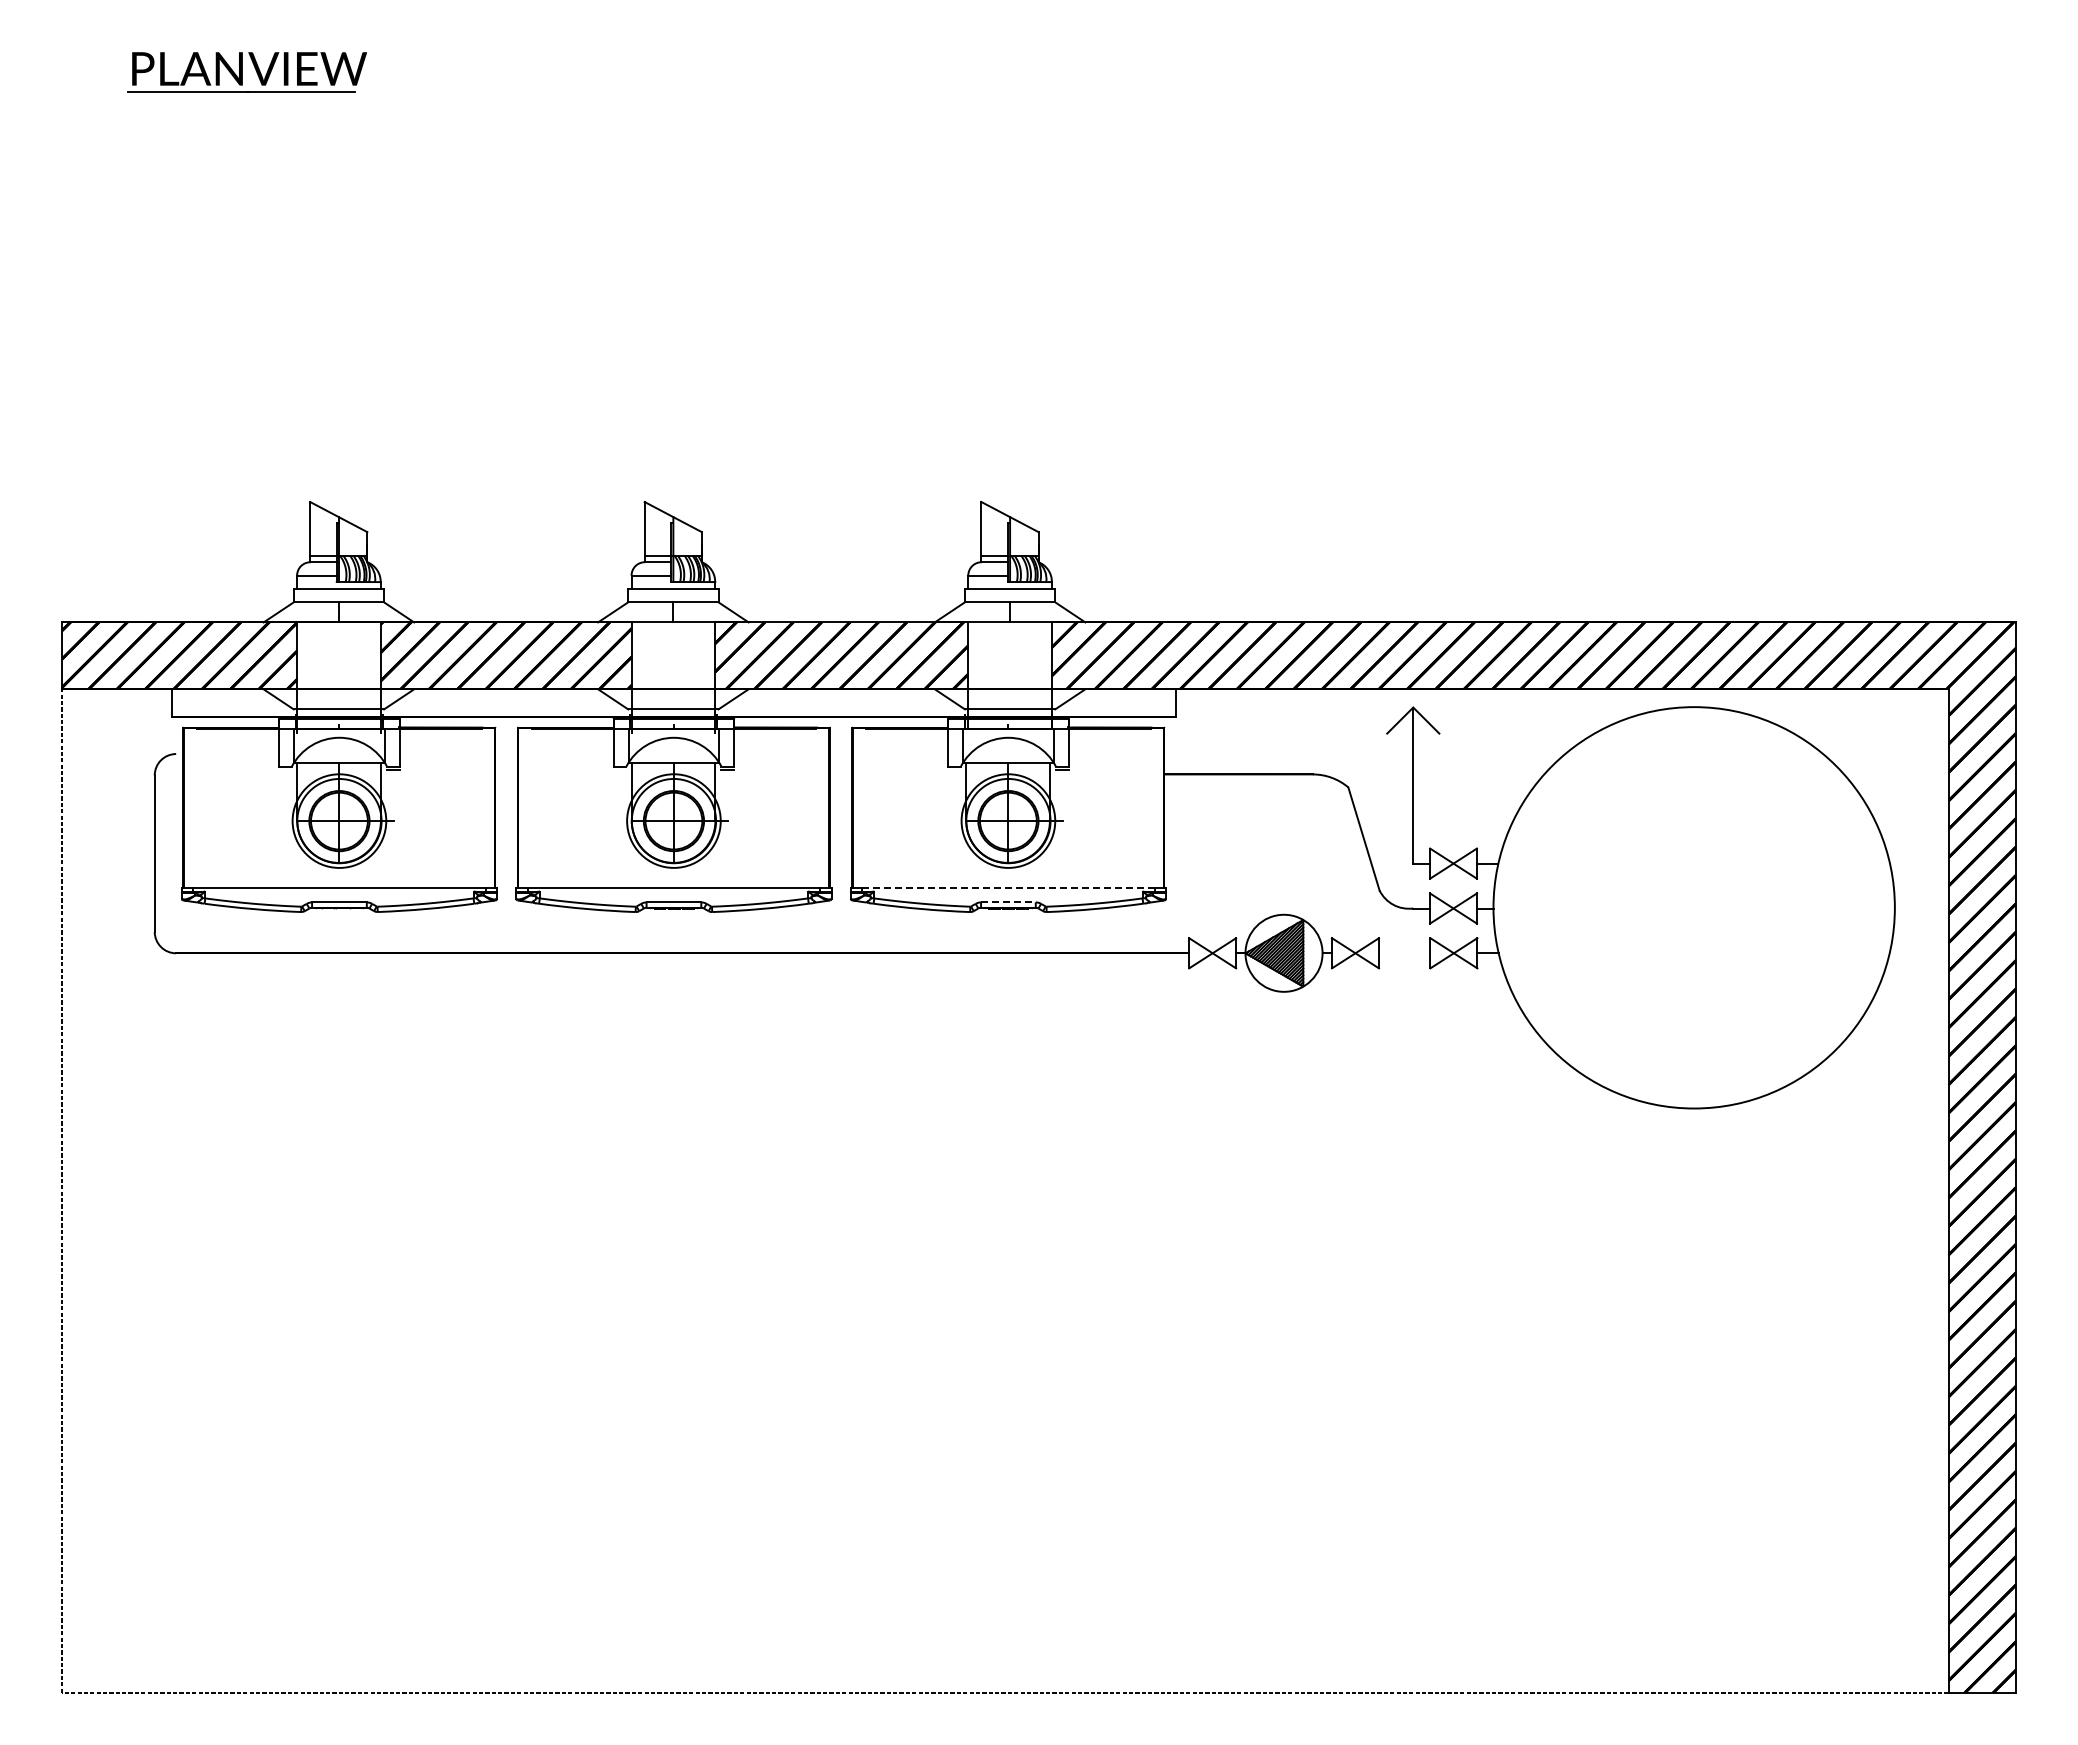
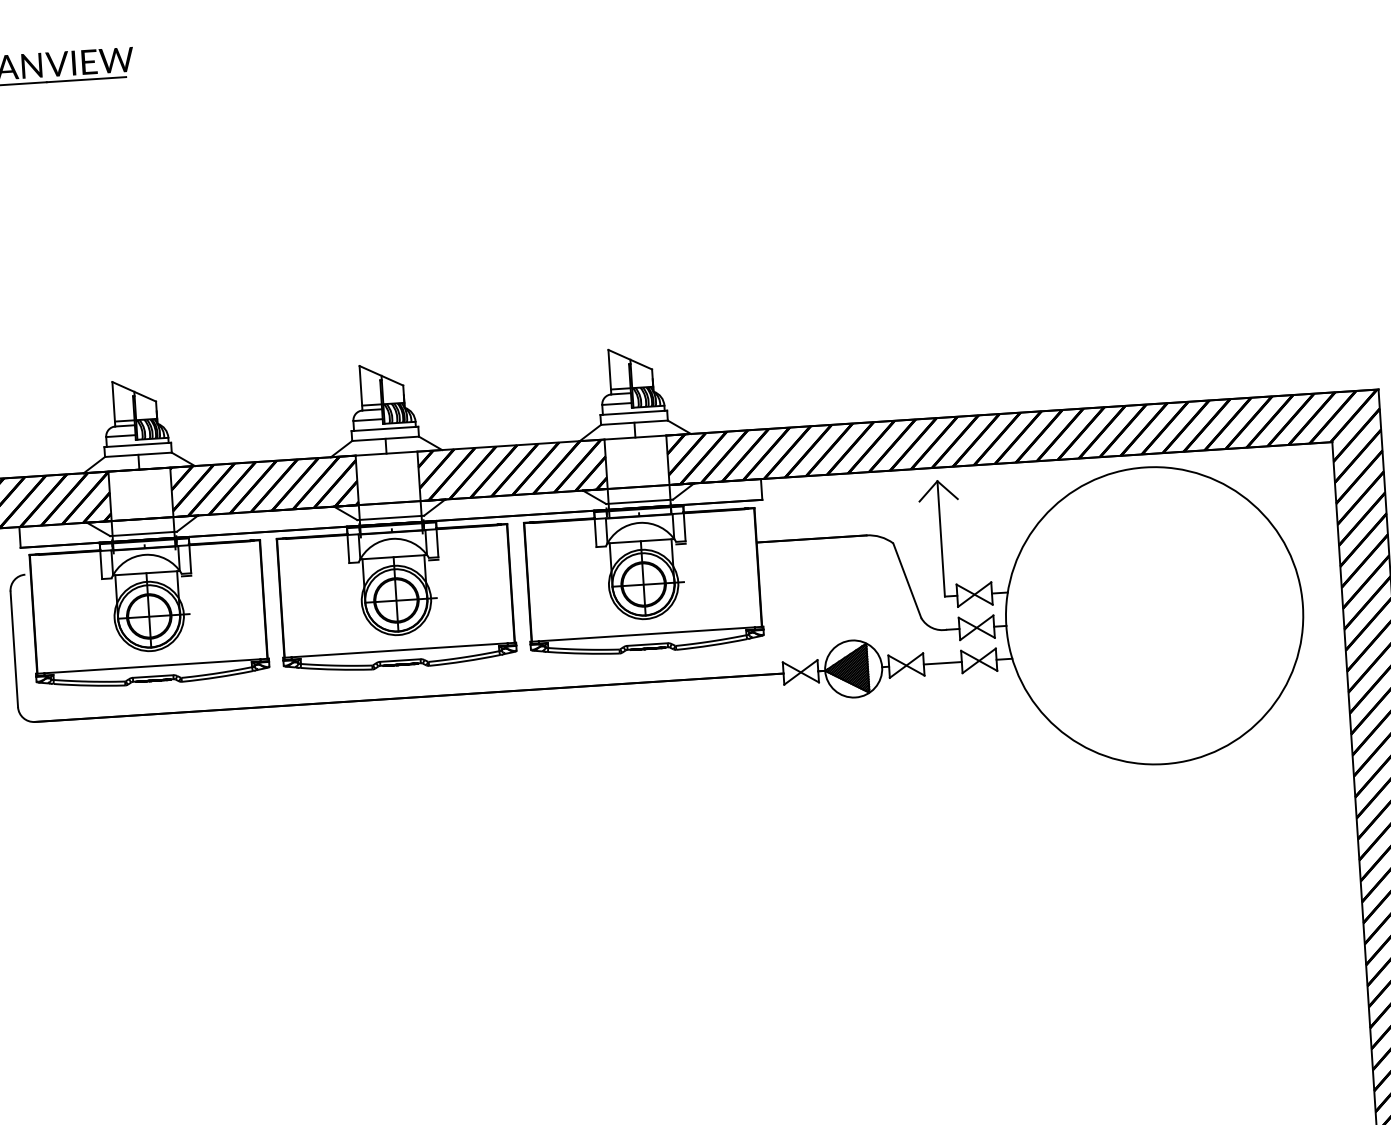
line: (1008, 888) -> (646, 634), dashed -> solid
line: (1008, 902) -> (647, 644), dashed -> solid
line: (1404, 953) -> (942, 663), added

